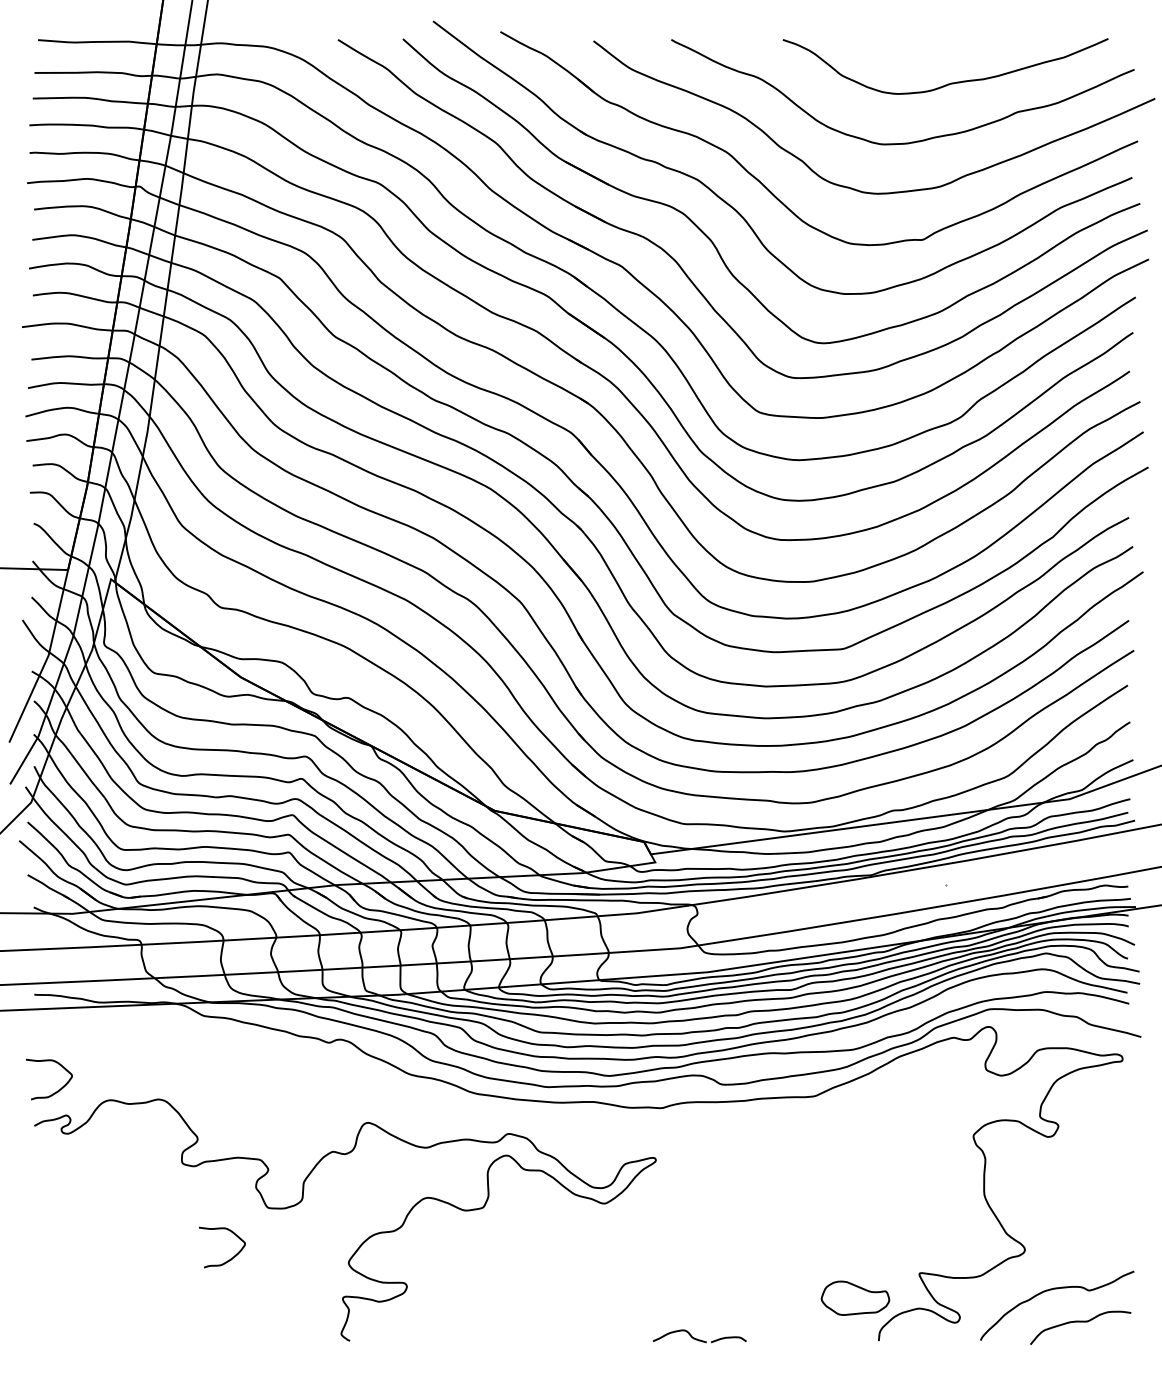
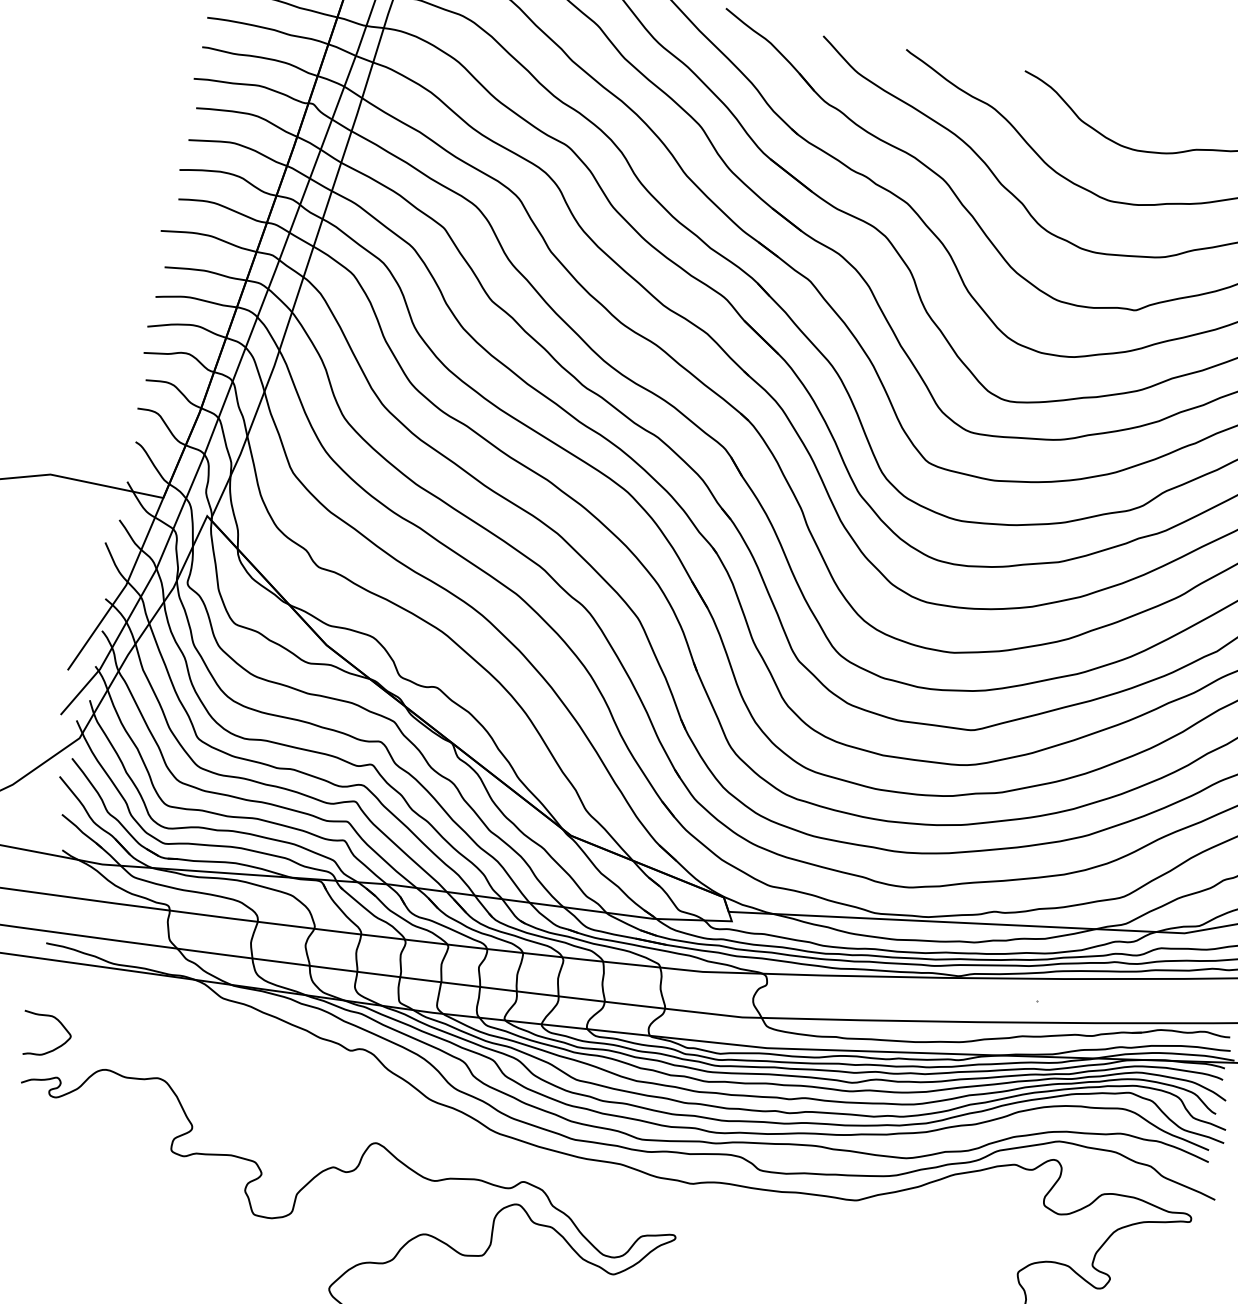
curve: (231, 1257) -> (205, 1260), removed

